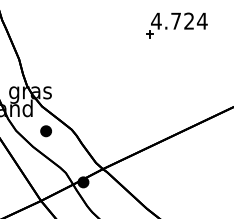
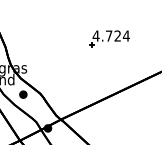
part: (176, 24) -> (109, 38), moved

